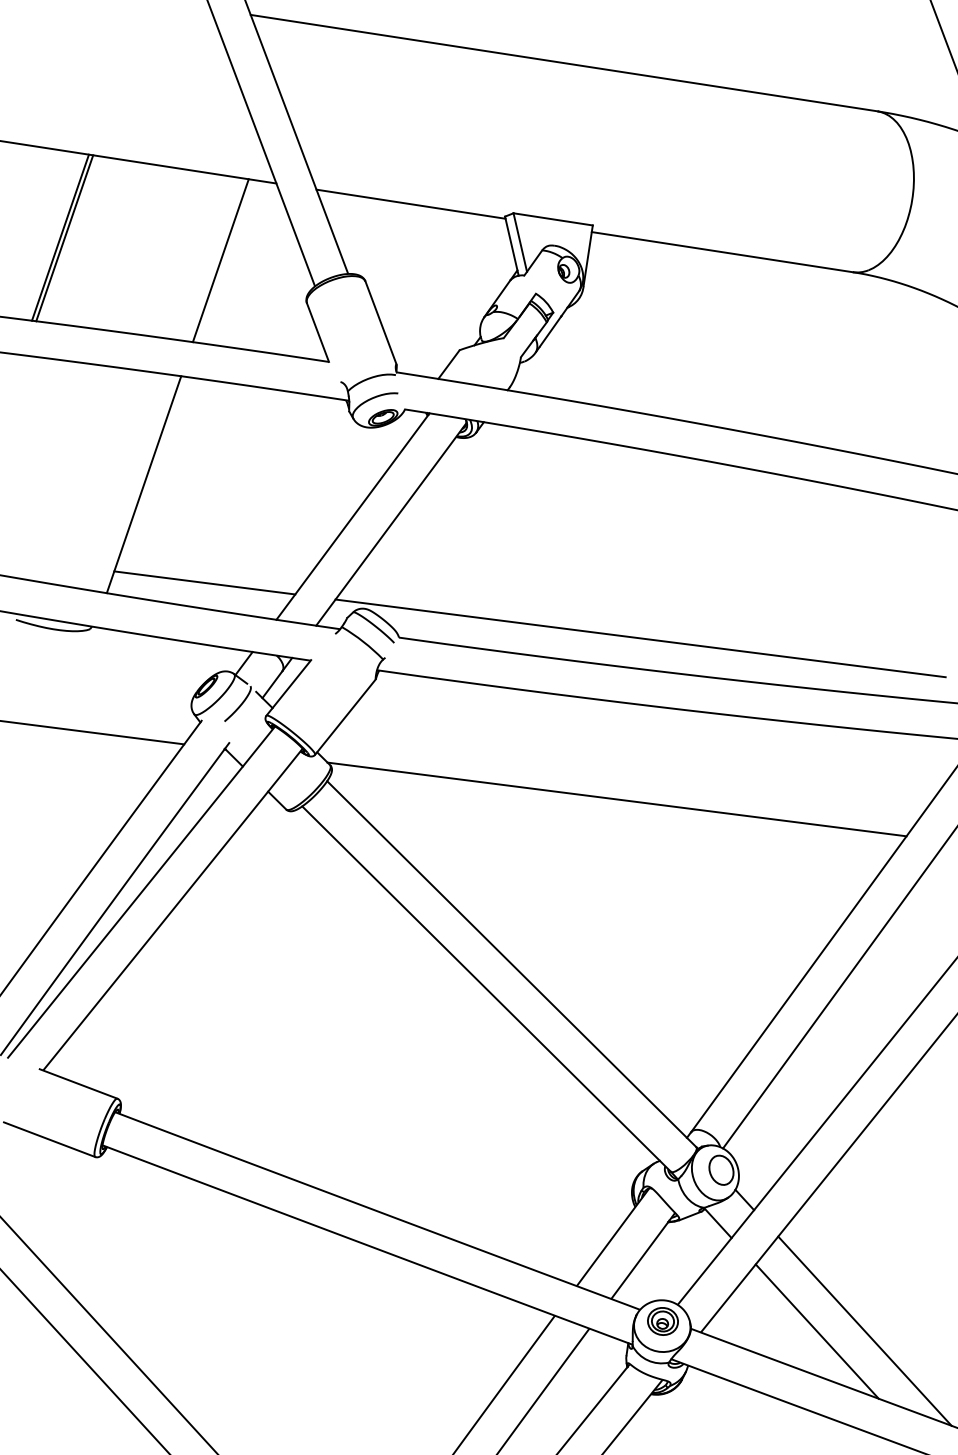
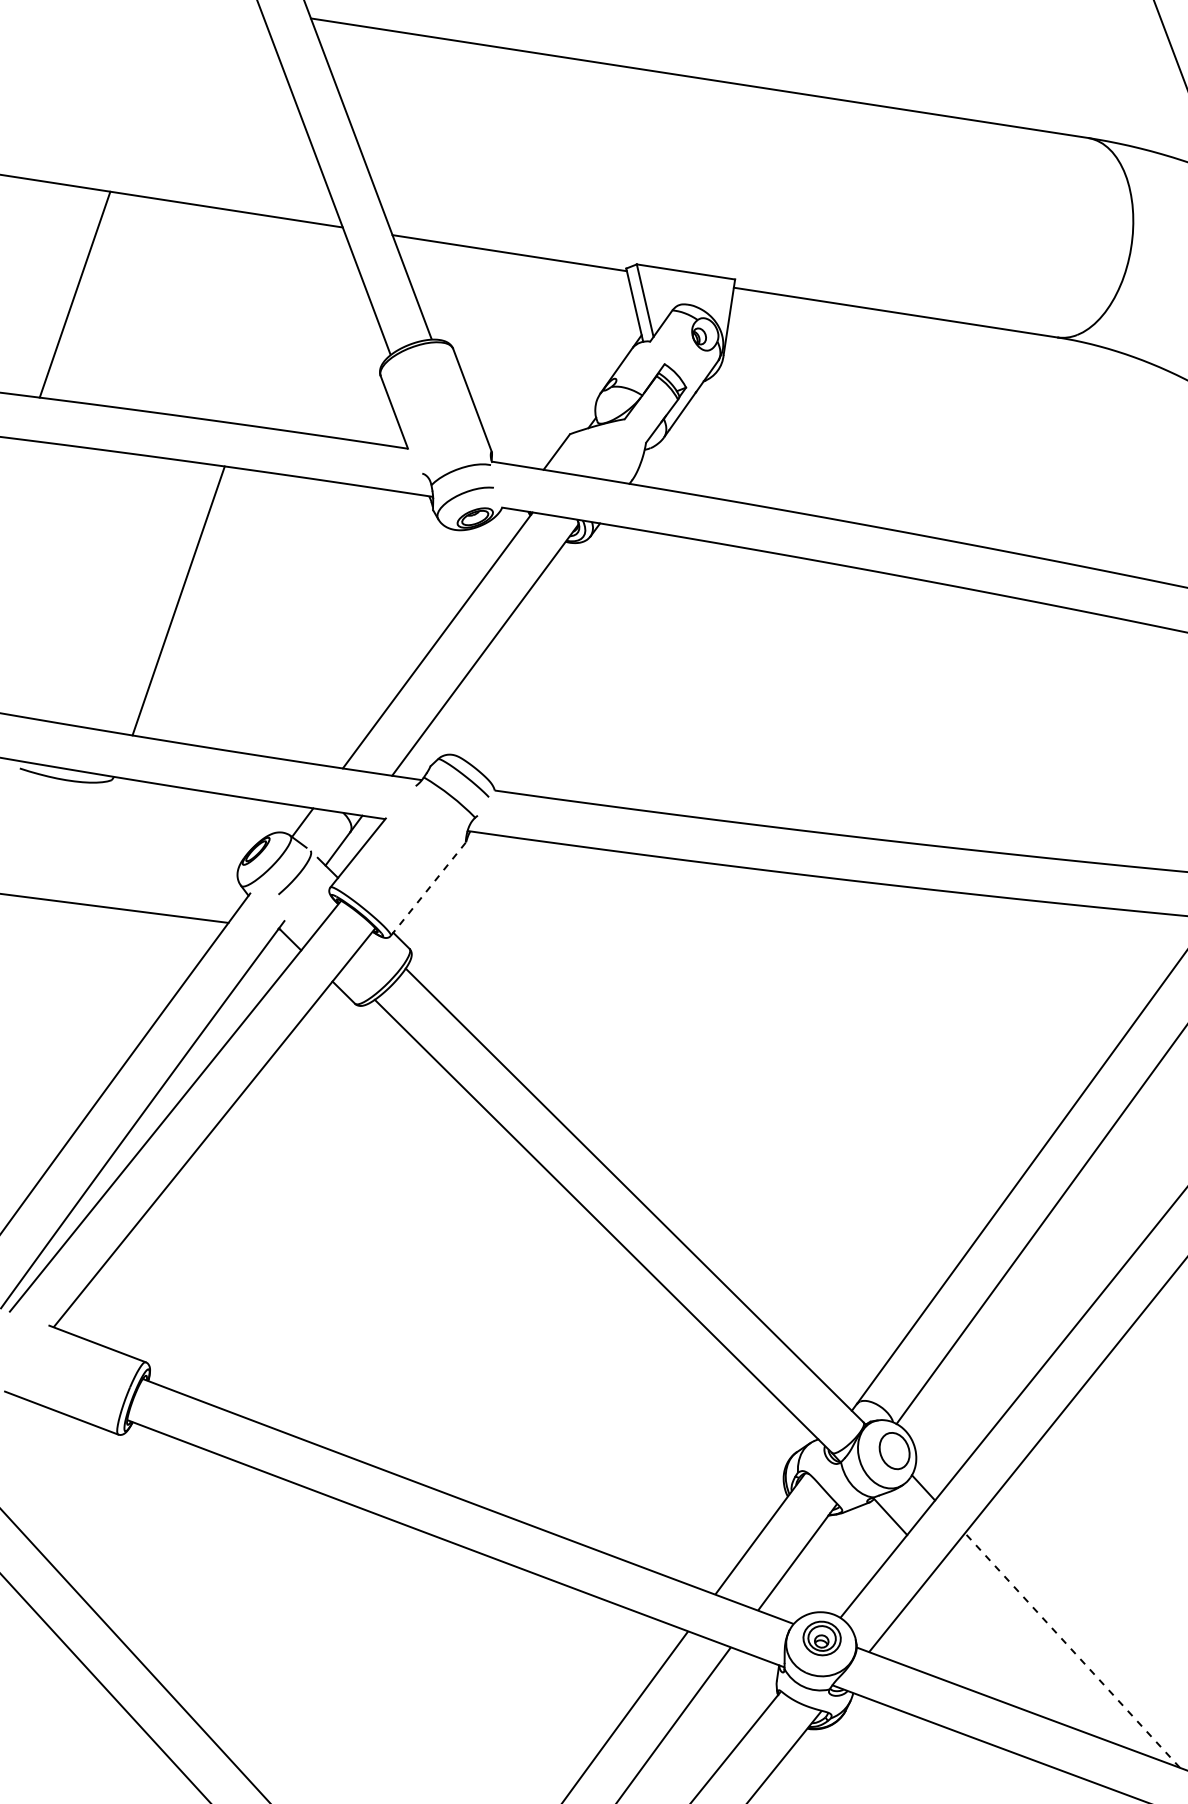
line: (64, 238) -> (80, 295), removed
line: (220, 260) -> (273, 323), removed
line: (204, 582) -> (253, 722), removed
line: (640, 638) -> (794, 791), removed
line: (345, 717) -> (428, 889), solid -> dashed
line: (617, 798) -> (765, 990), removed
line: (817, 1331) -> (1013, 1650), removed
line: (864, 1331) -> (1072, 1650), solid -> dashed

